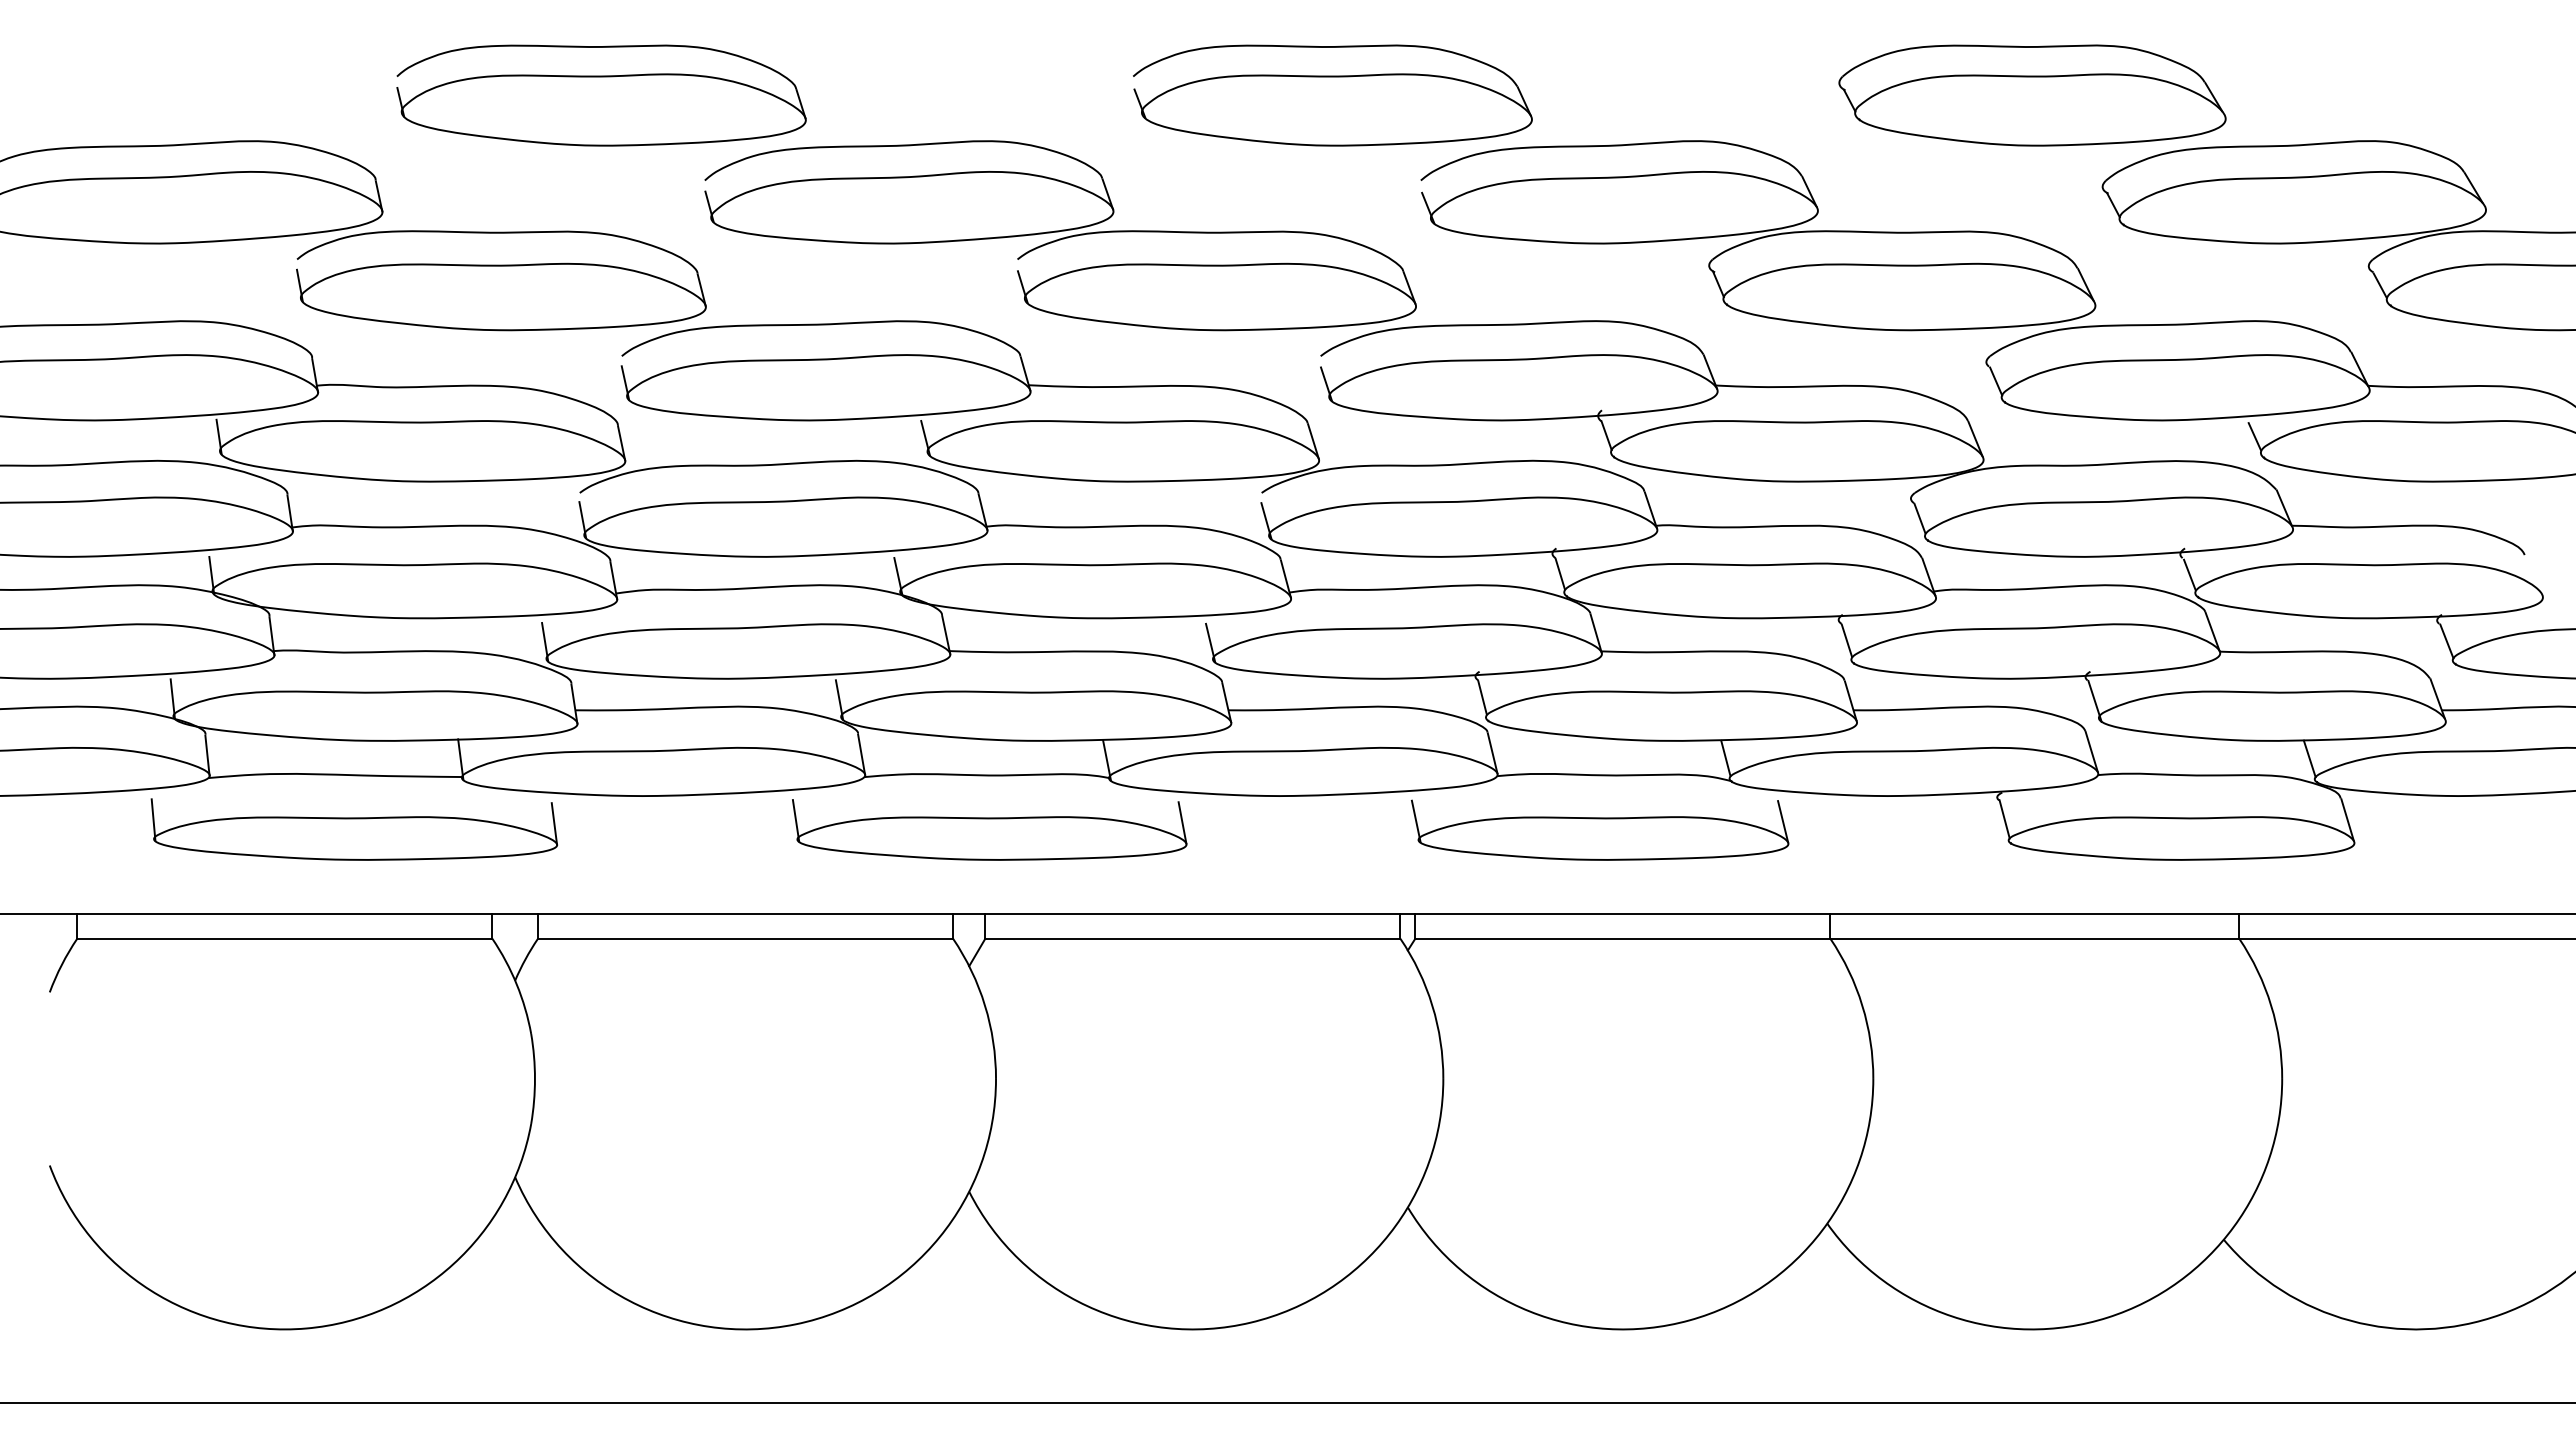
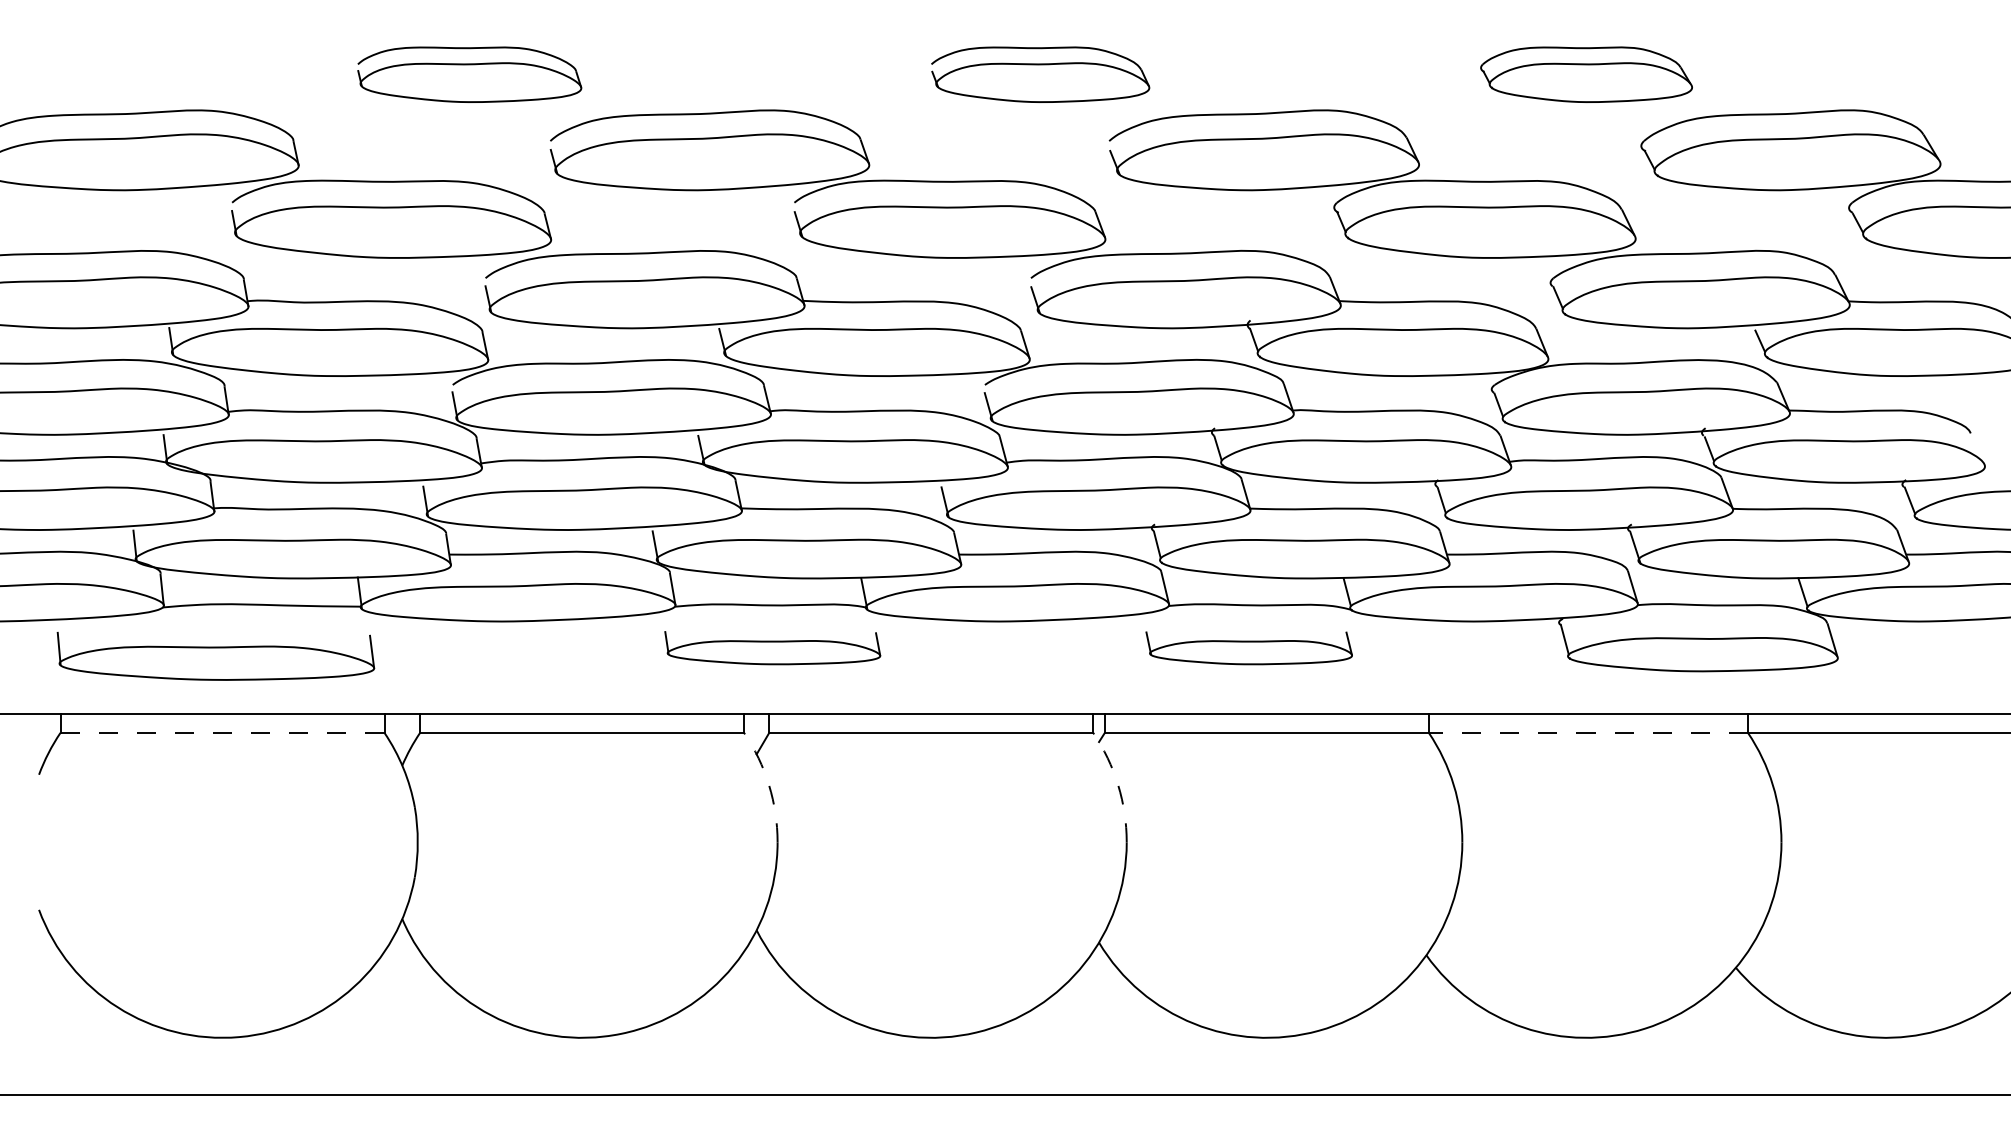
part: (601, 95) -> (469, 74), size x0.7
part: (1332, 95) -> (1040, 74), size x0.7
part: (2032, 95) -> (1586, 74), size x0.7
part: (354, 829) -> (216, 656), moved
part: (989, 829) -> (772, 647), size x0.7
part: (1600, 829) -> (1249, 647), size x0.7
line: (284, 938) -> (222, 732), solid -> dashed
line: (2034, 938) -> (1588, 732), solid -> dashed
arc: (985, 1005) -> (769, 784), solid -> dashed
arc: (1432, 1005) -> (1118, 784), solid -> dashed

